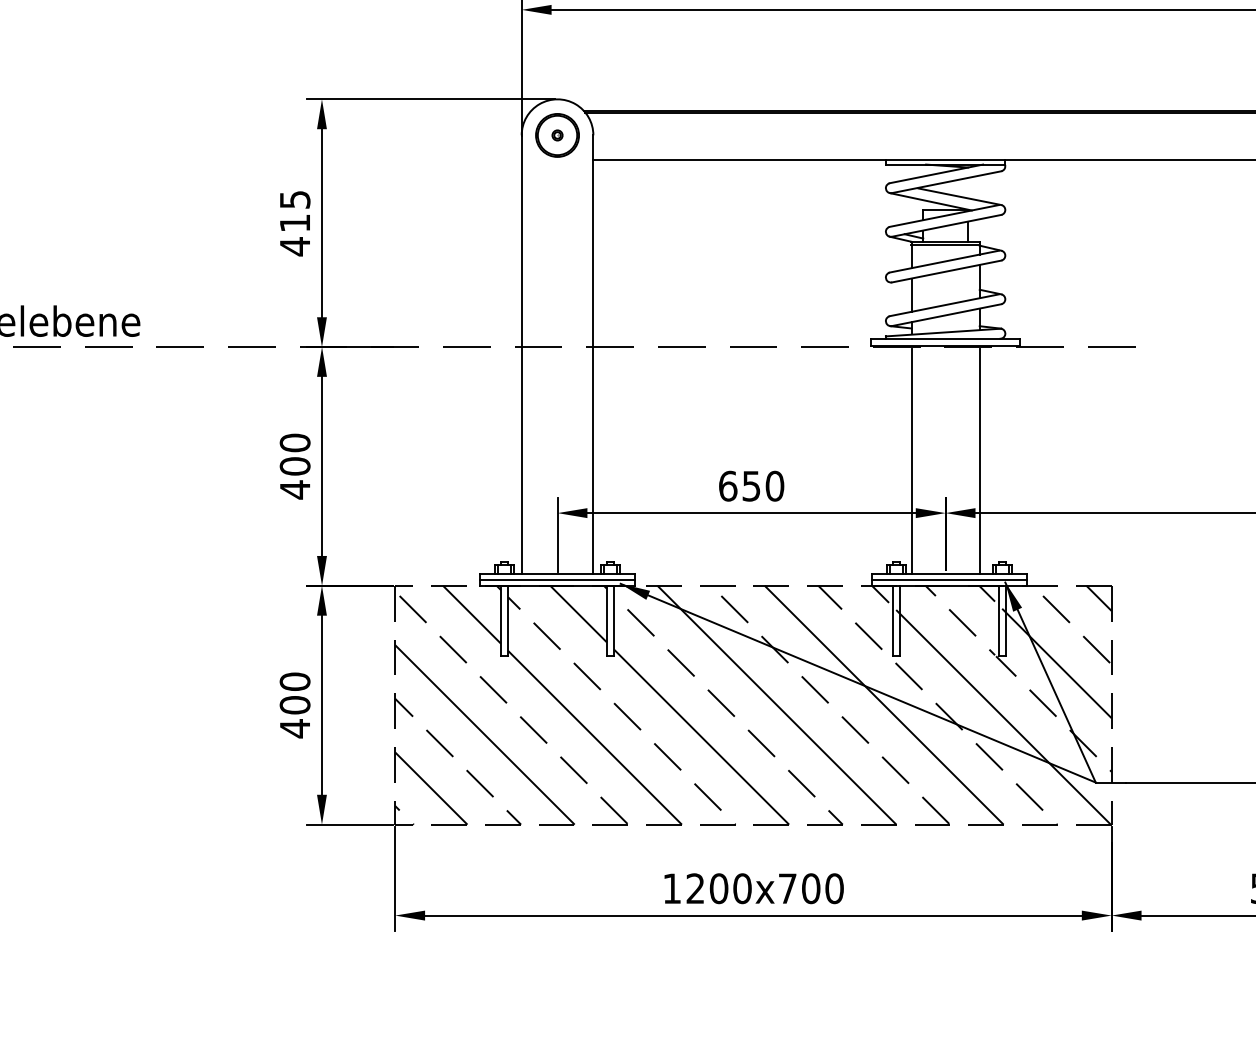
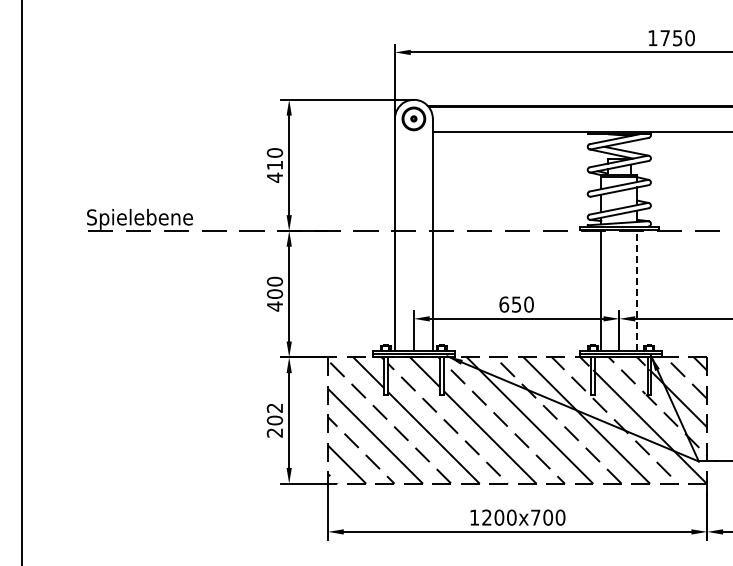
text: (294, 198) -> (274, 152), 415 -> 410
line: (979, 461) -> (637, 291), solid -> dashed
text: (294, 705) -> (274, 420), 400 -> 202

